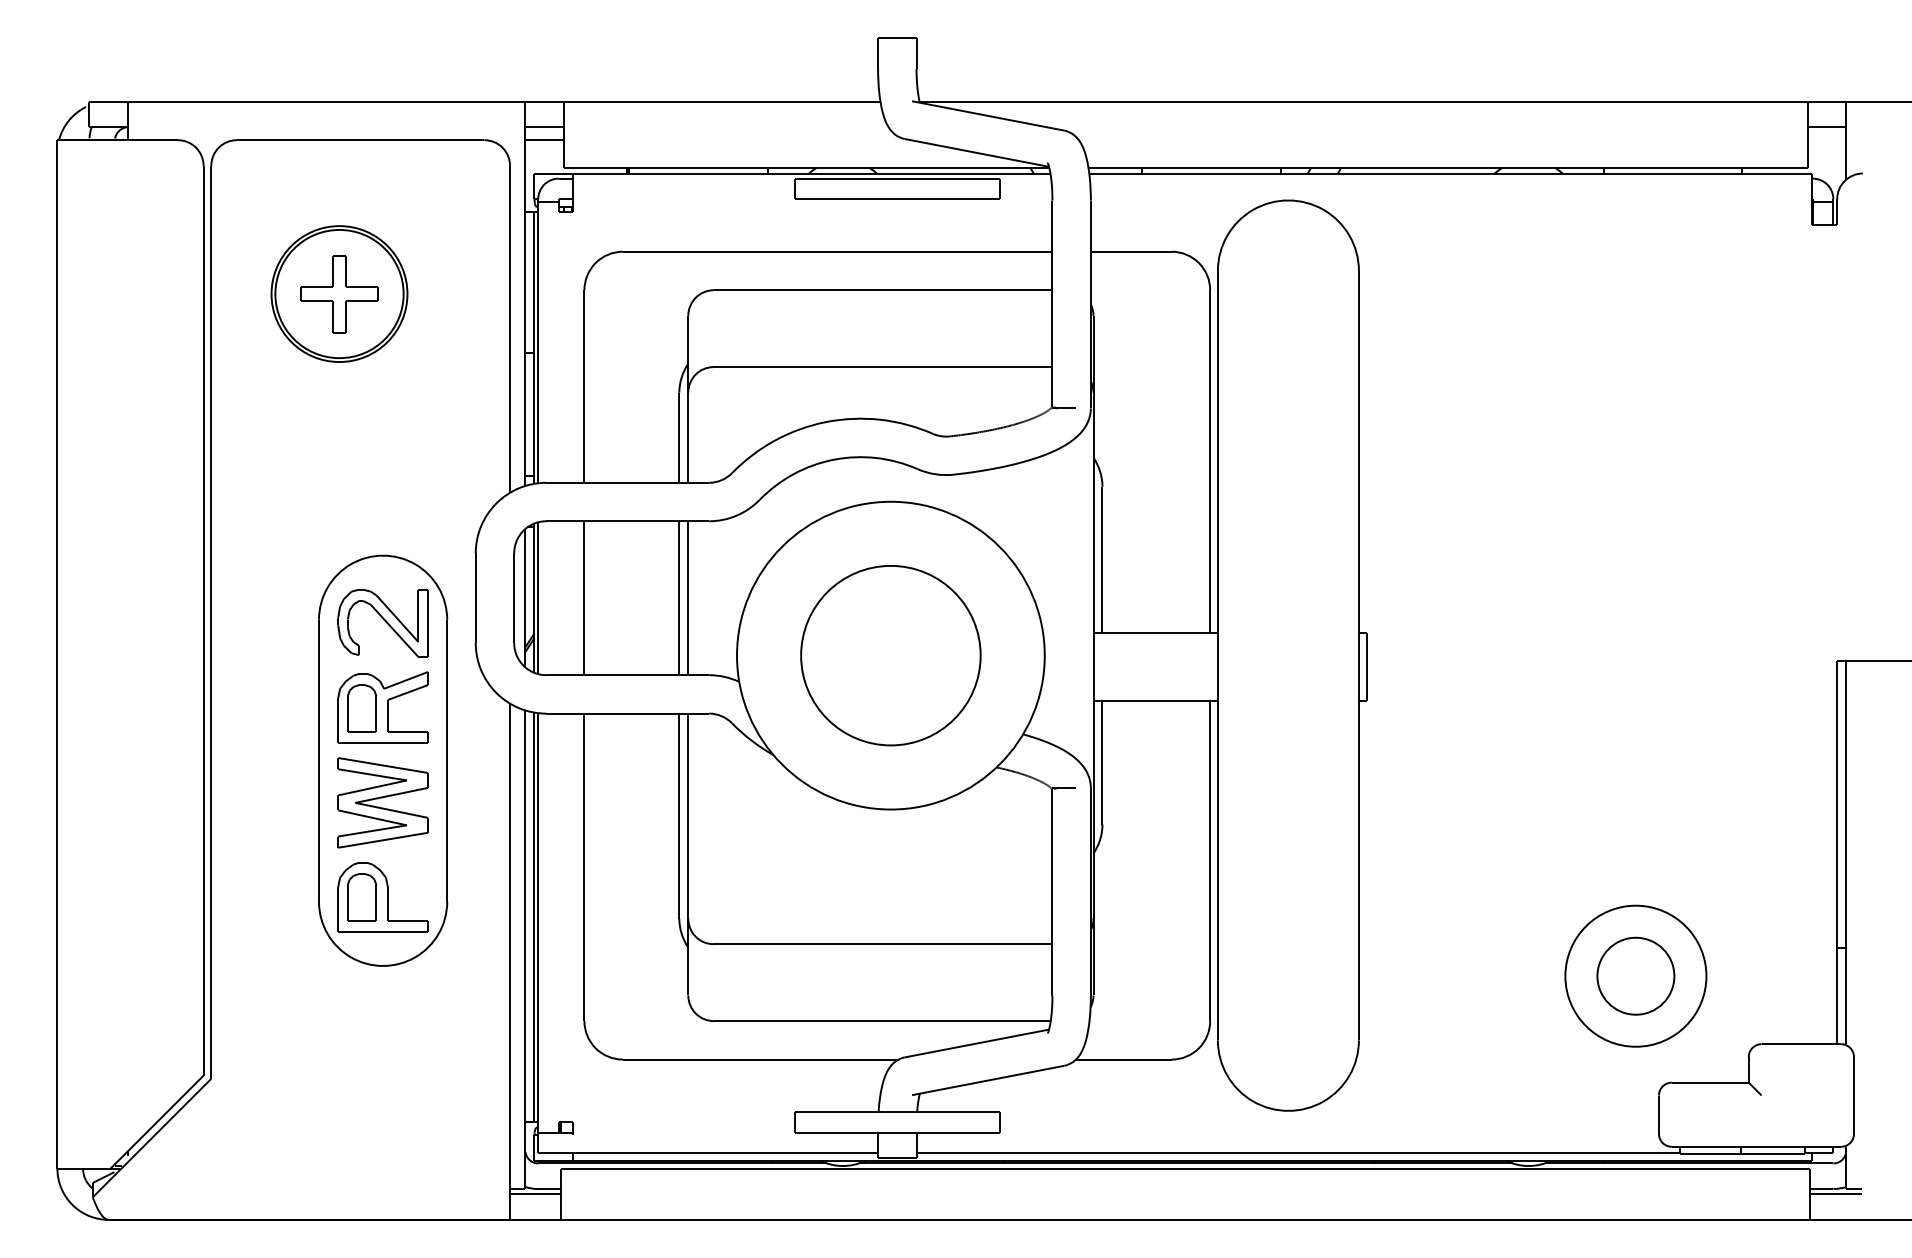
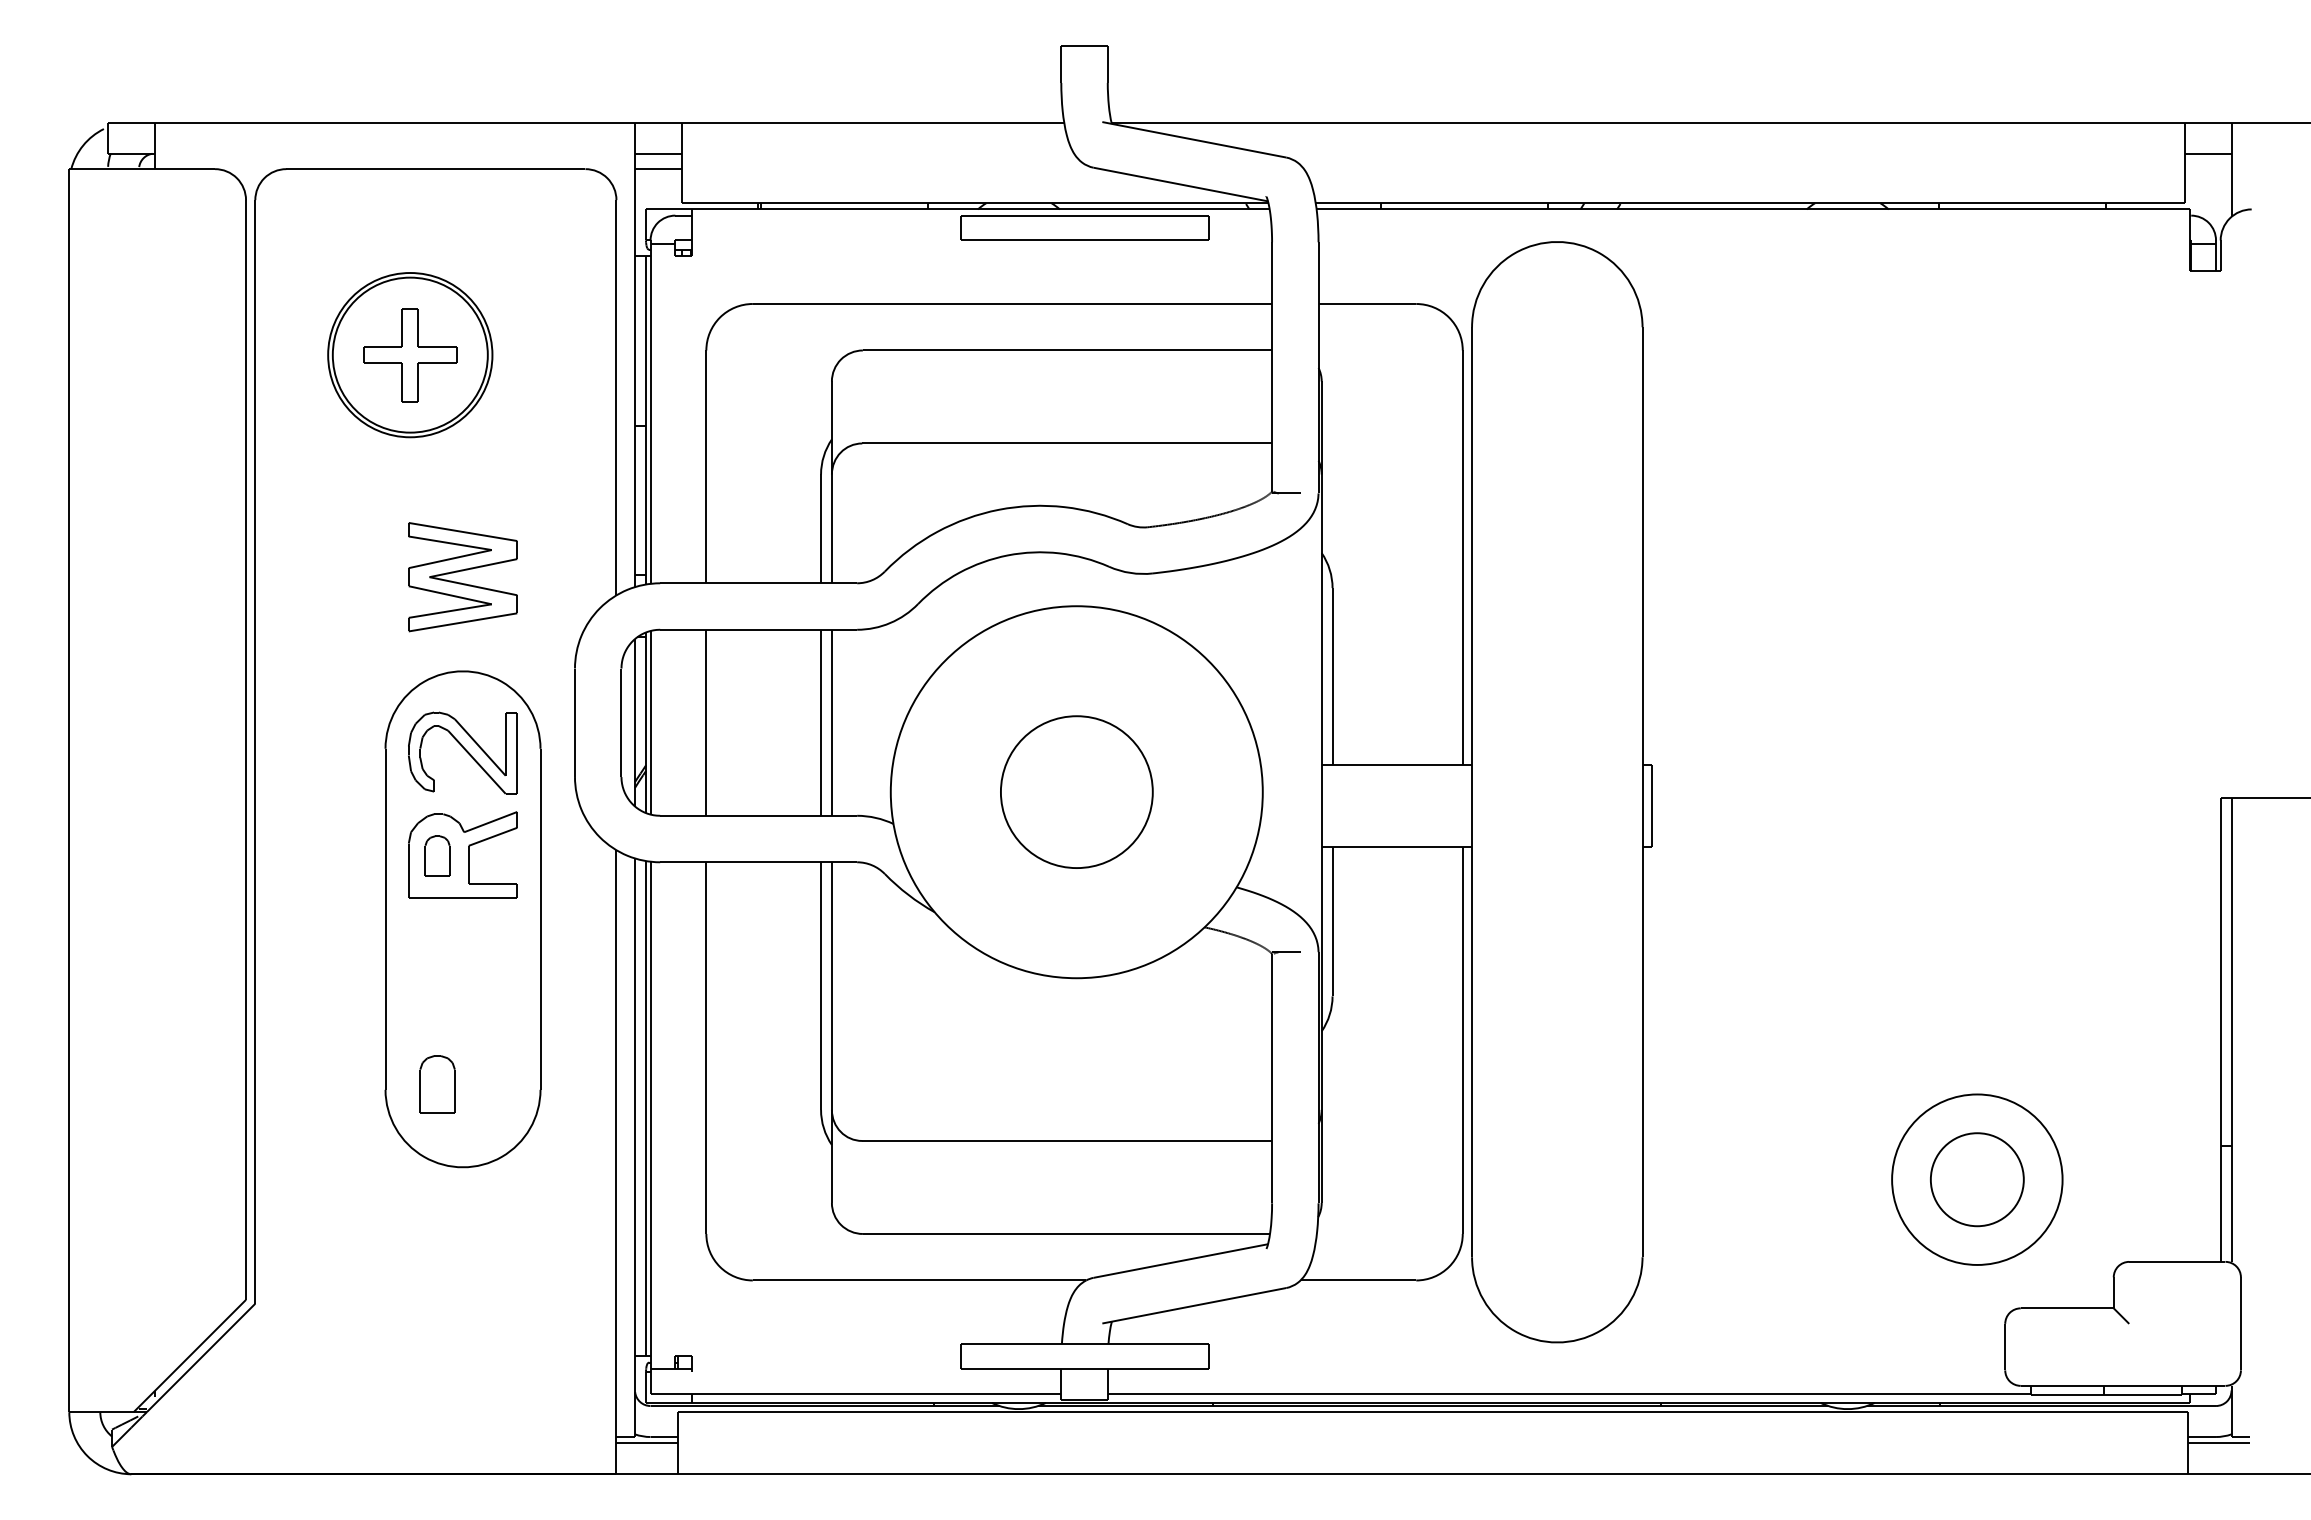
part: (890, 655) -> (1076, 791), size x0.7
part: (361, 708) -> (437, 855), size x0.7
part: (382, 803) -> (462, 577), moved
part: (382, 896) -> (462, 1083), removed

